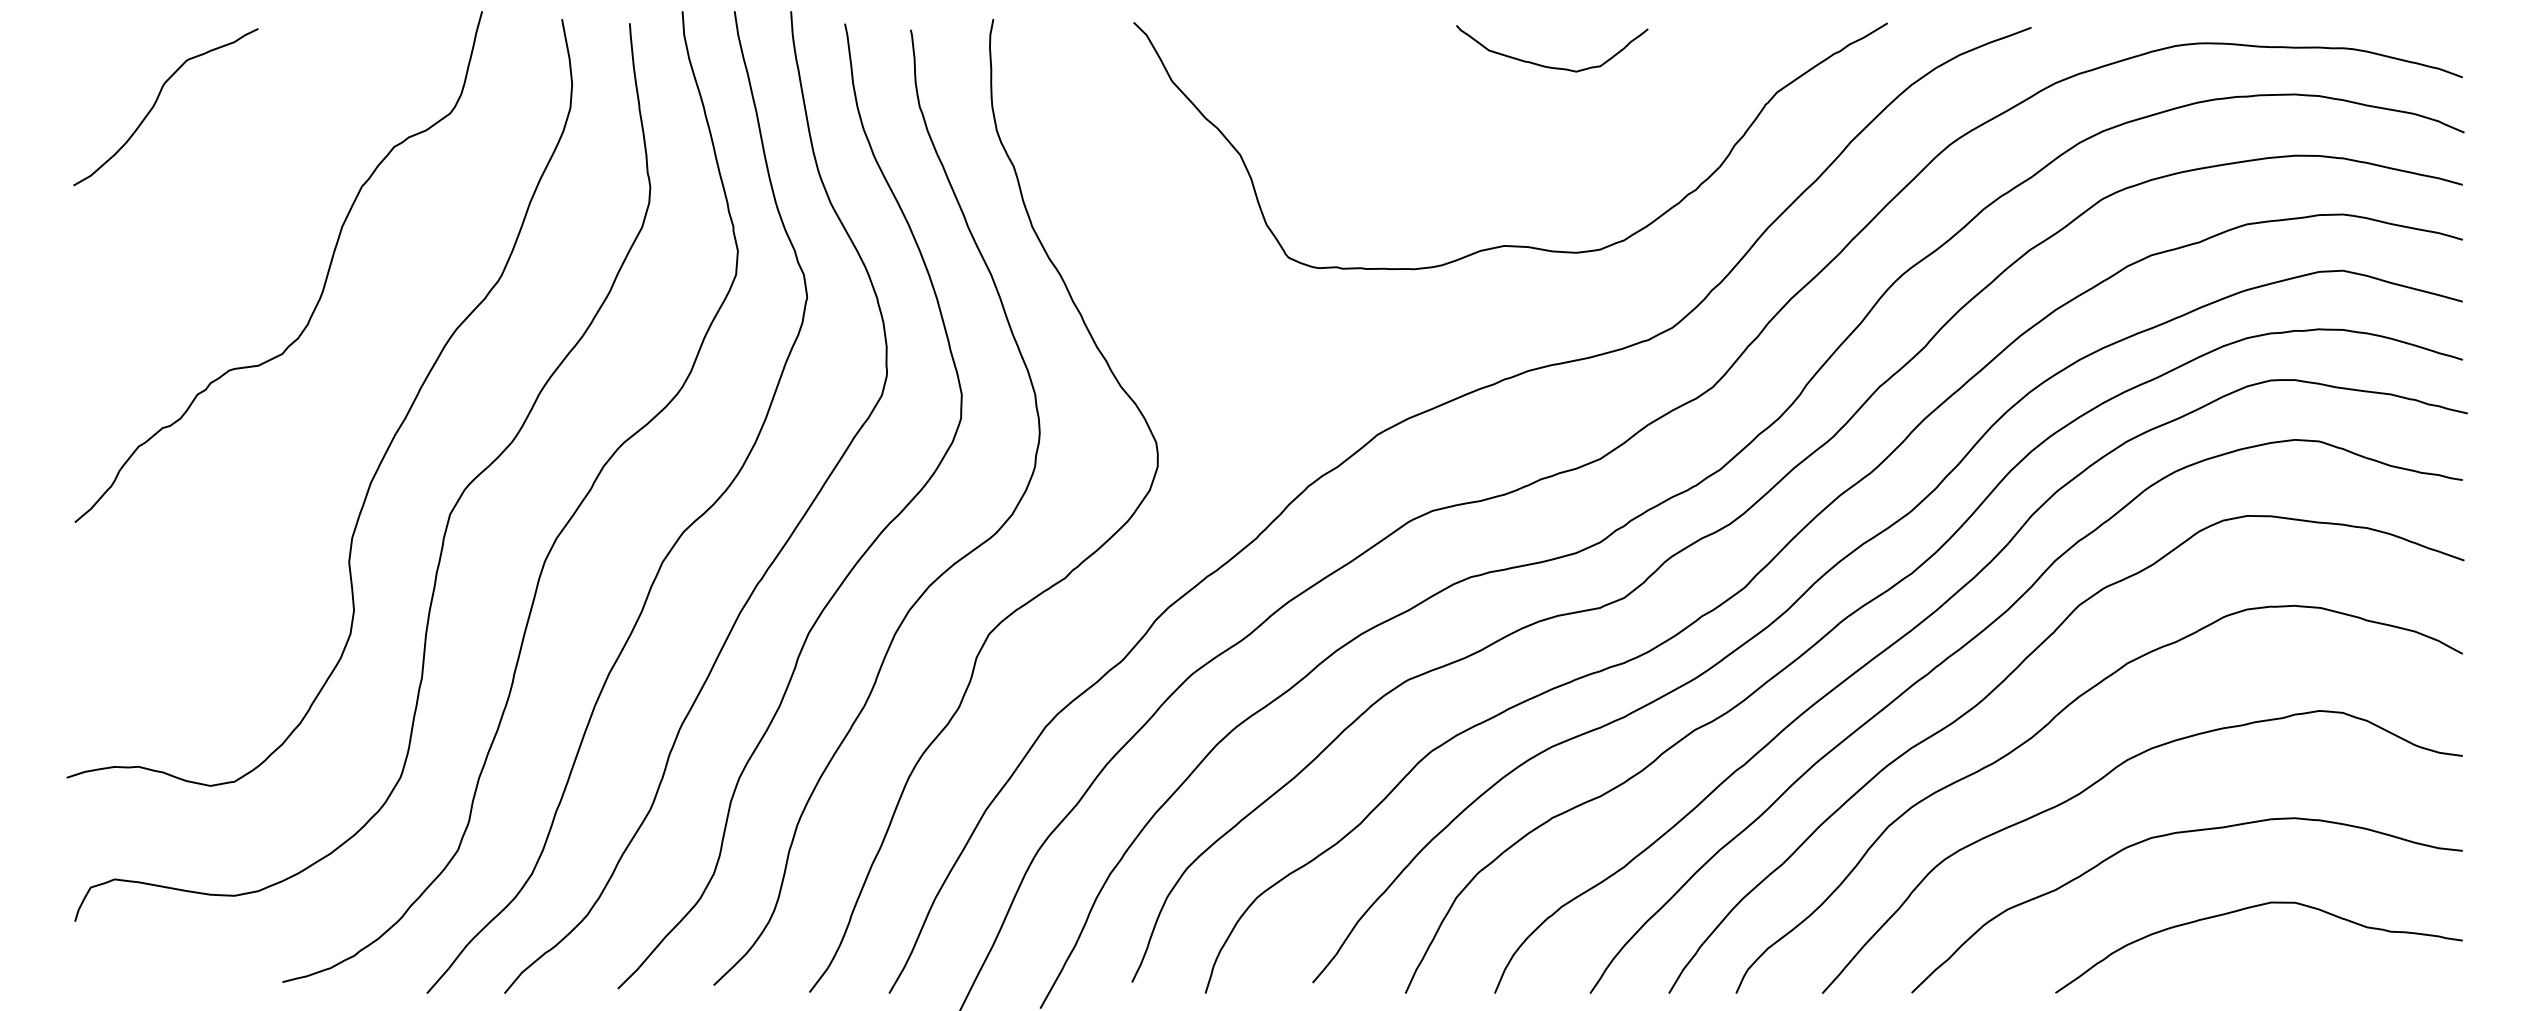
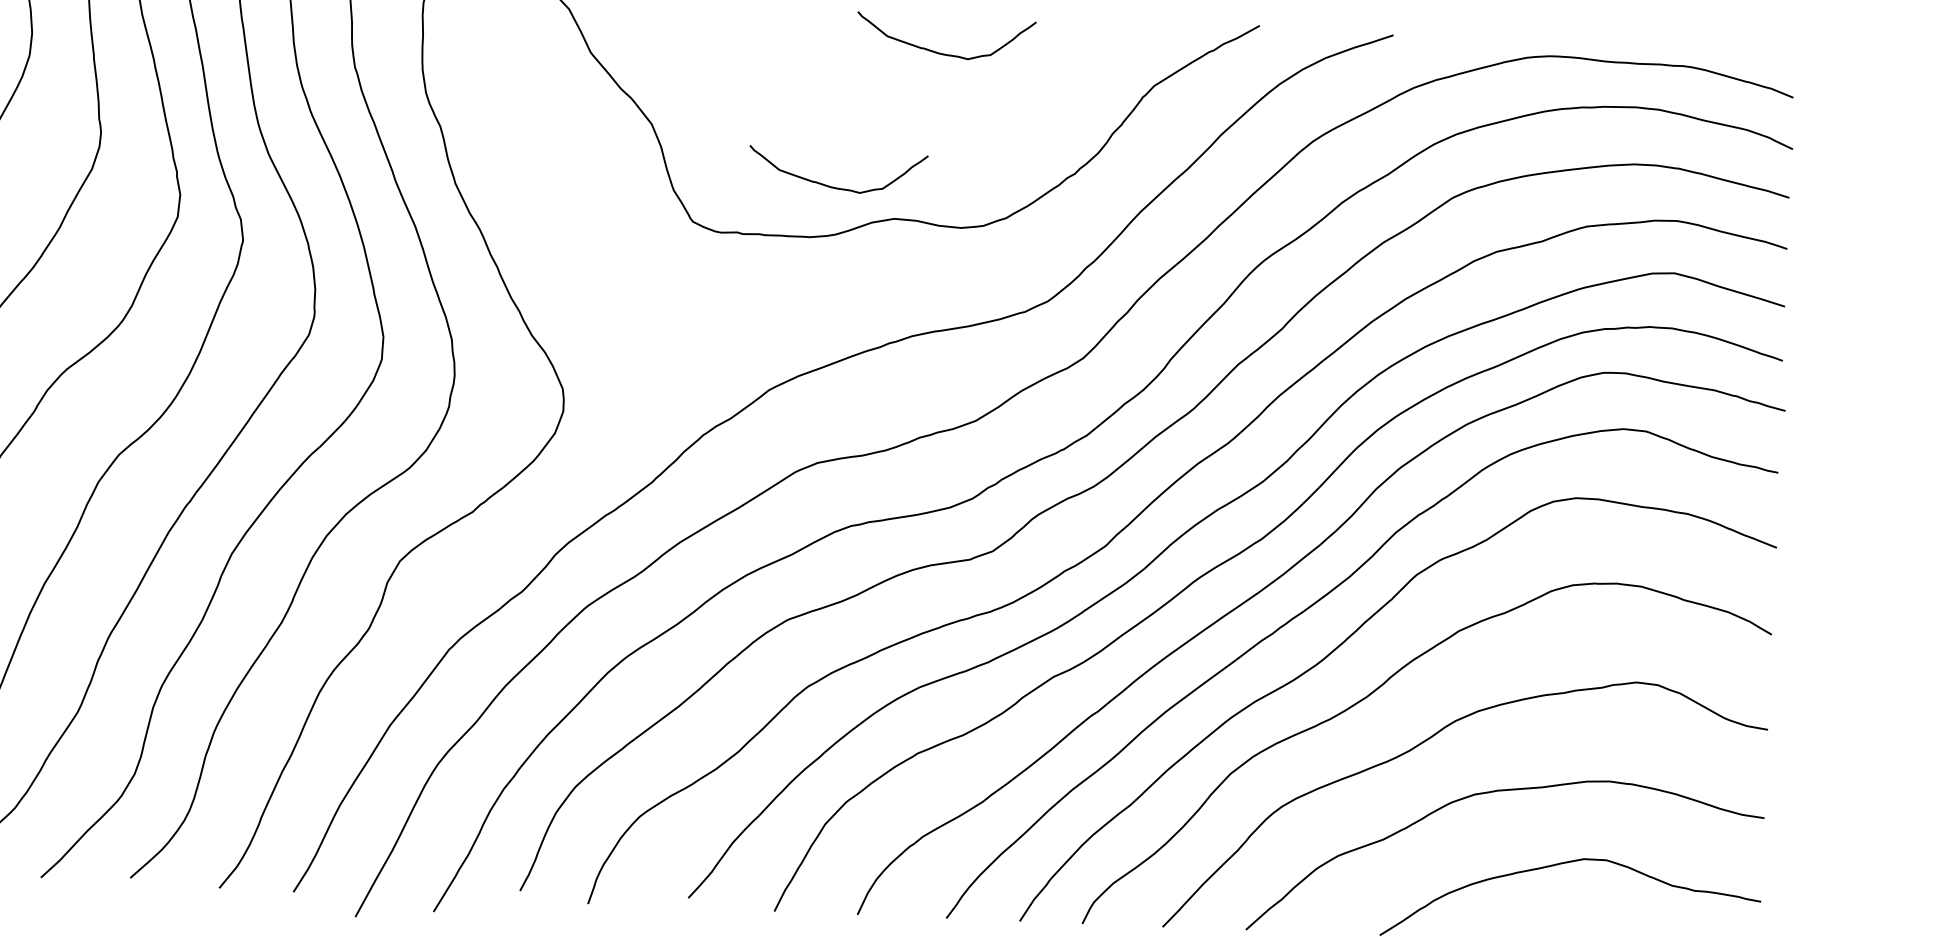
curve: (1441, 214) -> (837, 187), added

